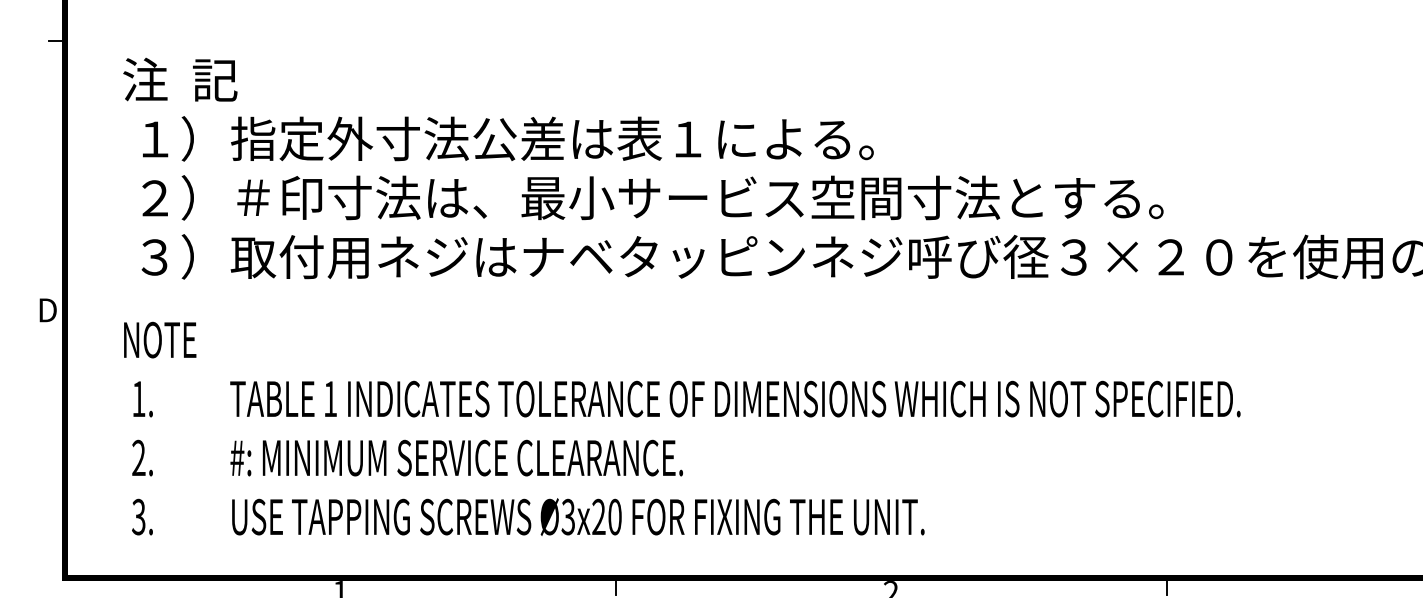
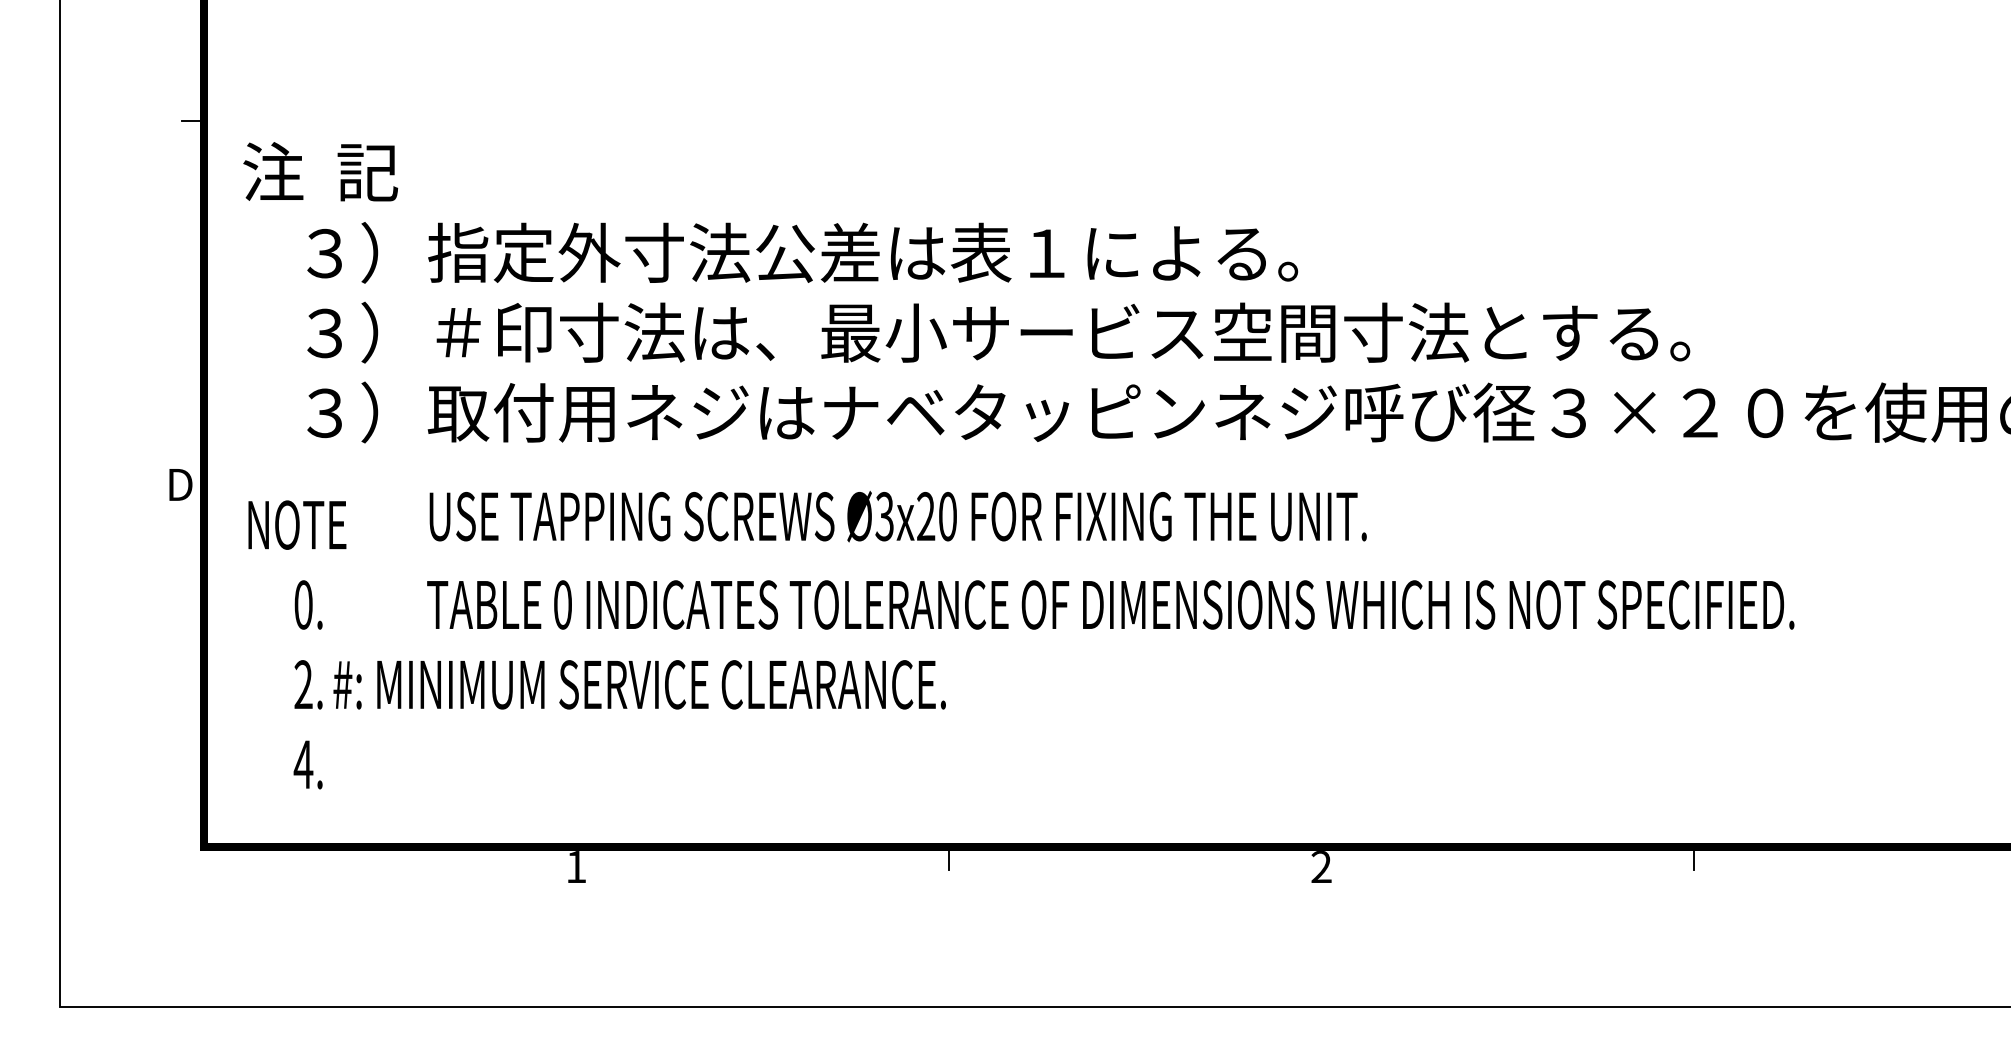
text: (180, 79) -> (320, 171), moved
text: (155, 139) -> (325, 253), １） -> ３）
text: (154, 198) -> (324, 333), ２） -> ３）
text: (160, 339) -> (297, 524), moved
text: (138, 398) -> (303, 604), 1. -> 0.
text: (330, 398) -> (562, 604), 1 -> 0
text: (456, 457) -> (639, 684), moved
text: (138, 517) -> (303, 764), 3. -> 4.
text: (577, 517) -> (897, 516), moved

